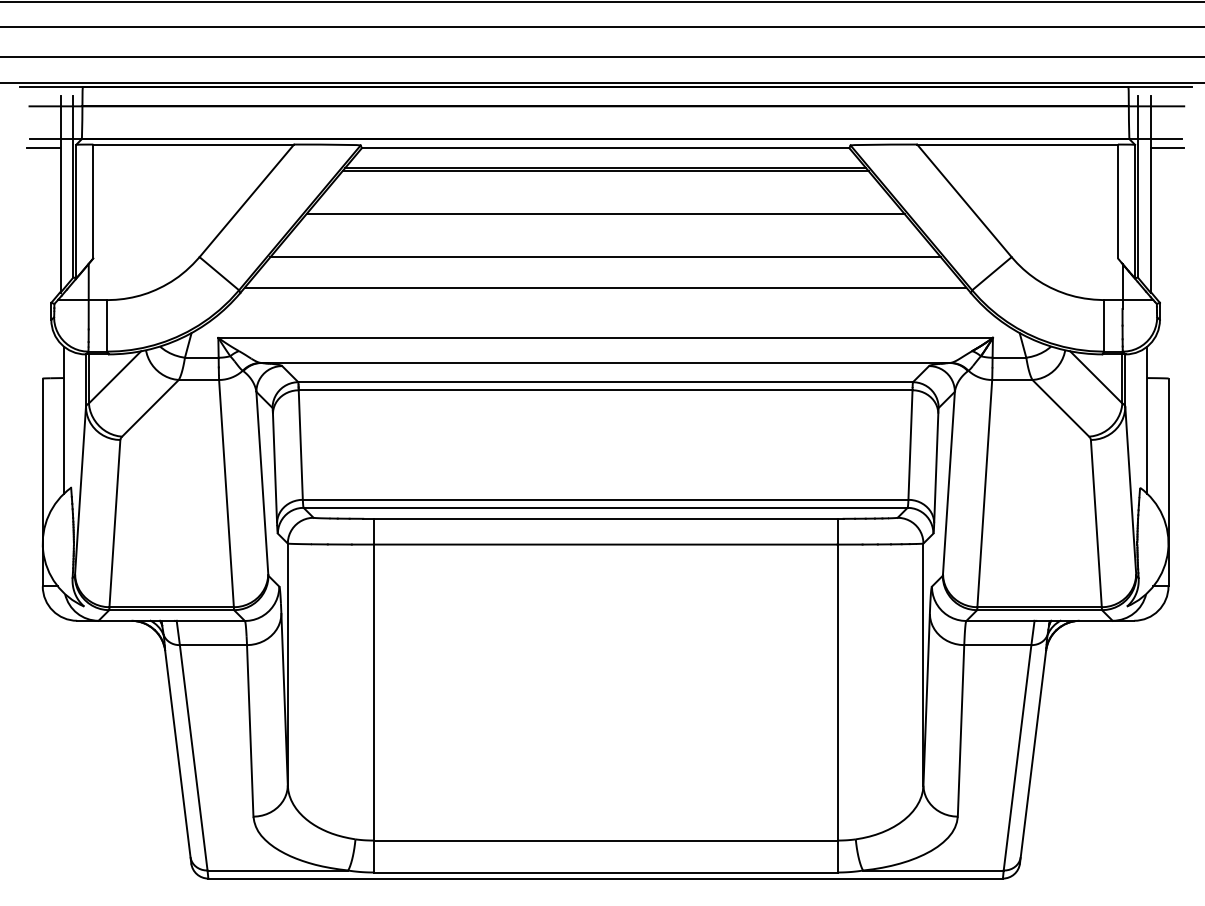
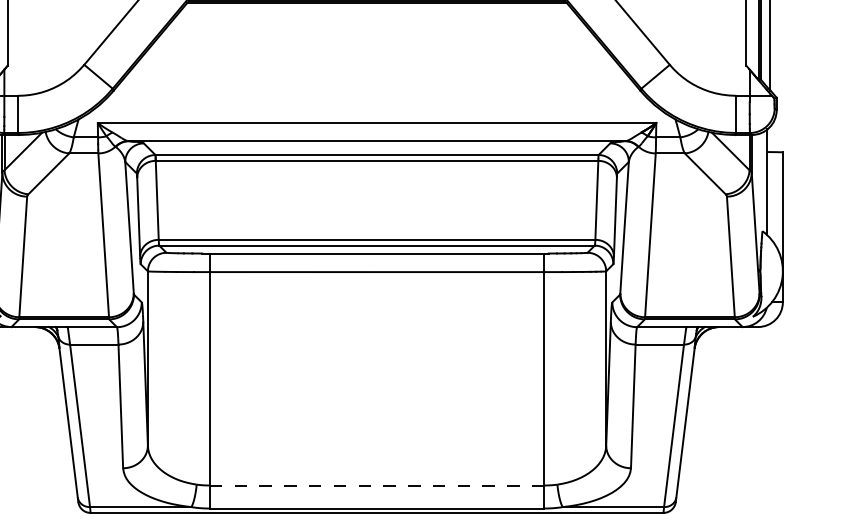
line: (605, 214) -> (376, 34), removed
line: (605, 257) -> (376, 65), removed
line: (605, 287) -> (376, 86), removed
line: (605, 840) -> (376, 485), solid -> dashed

